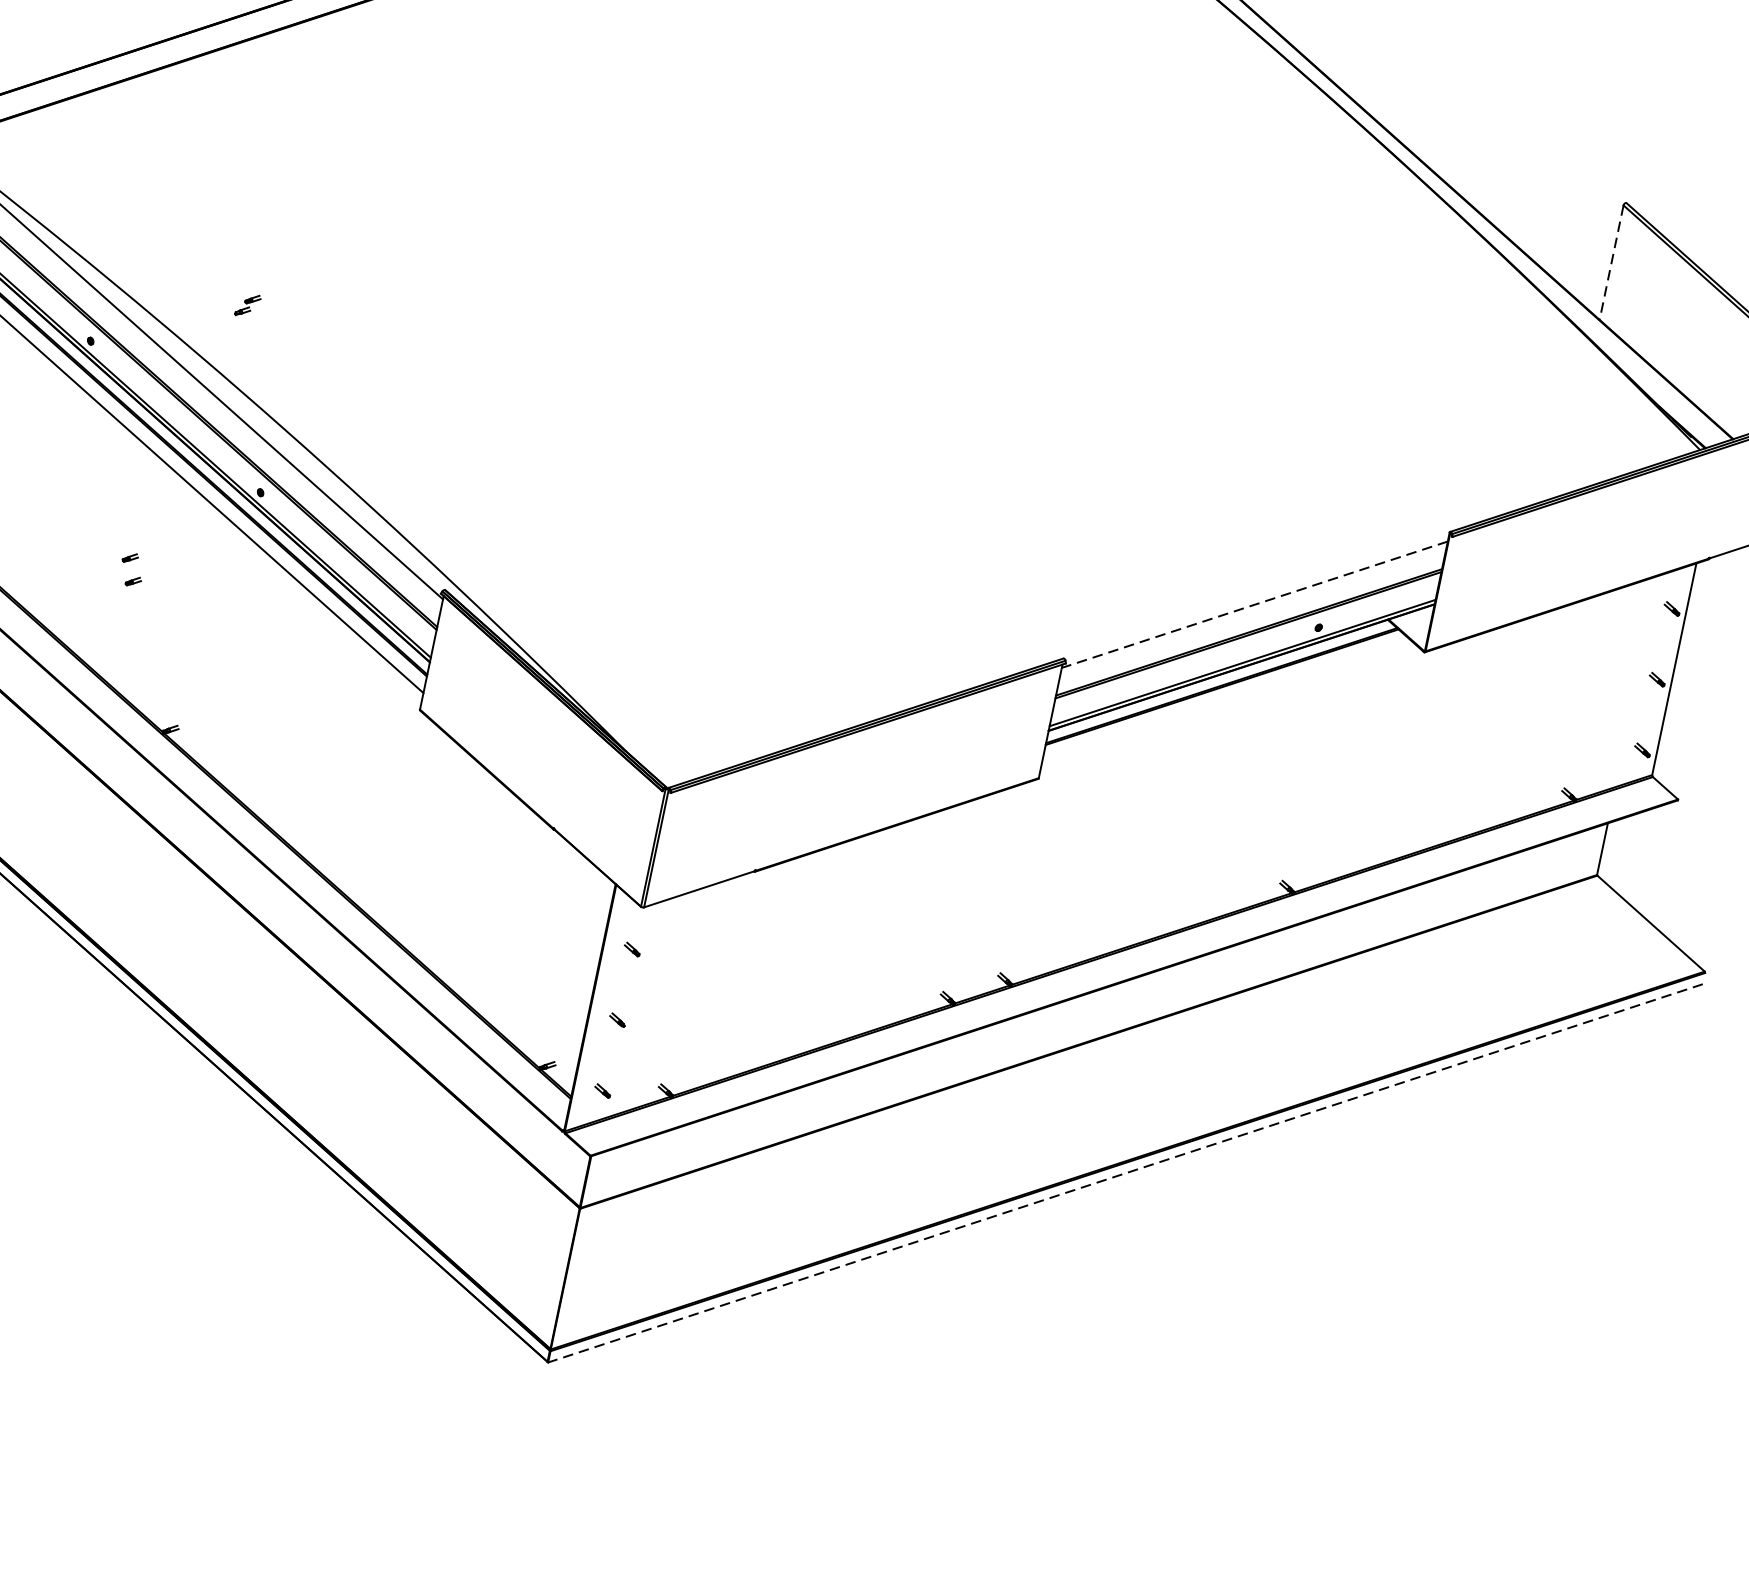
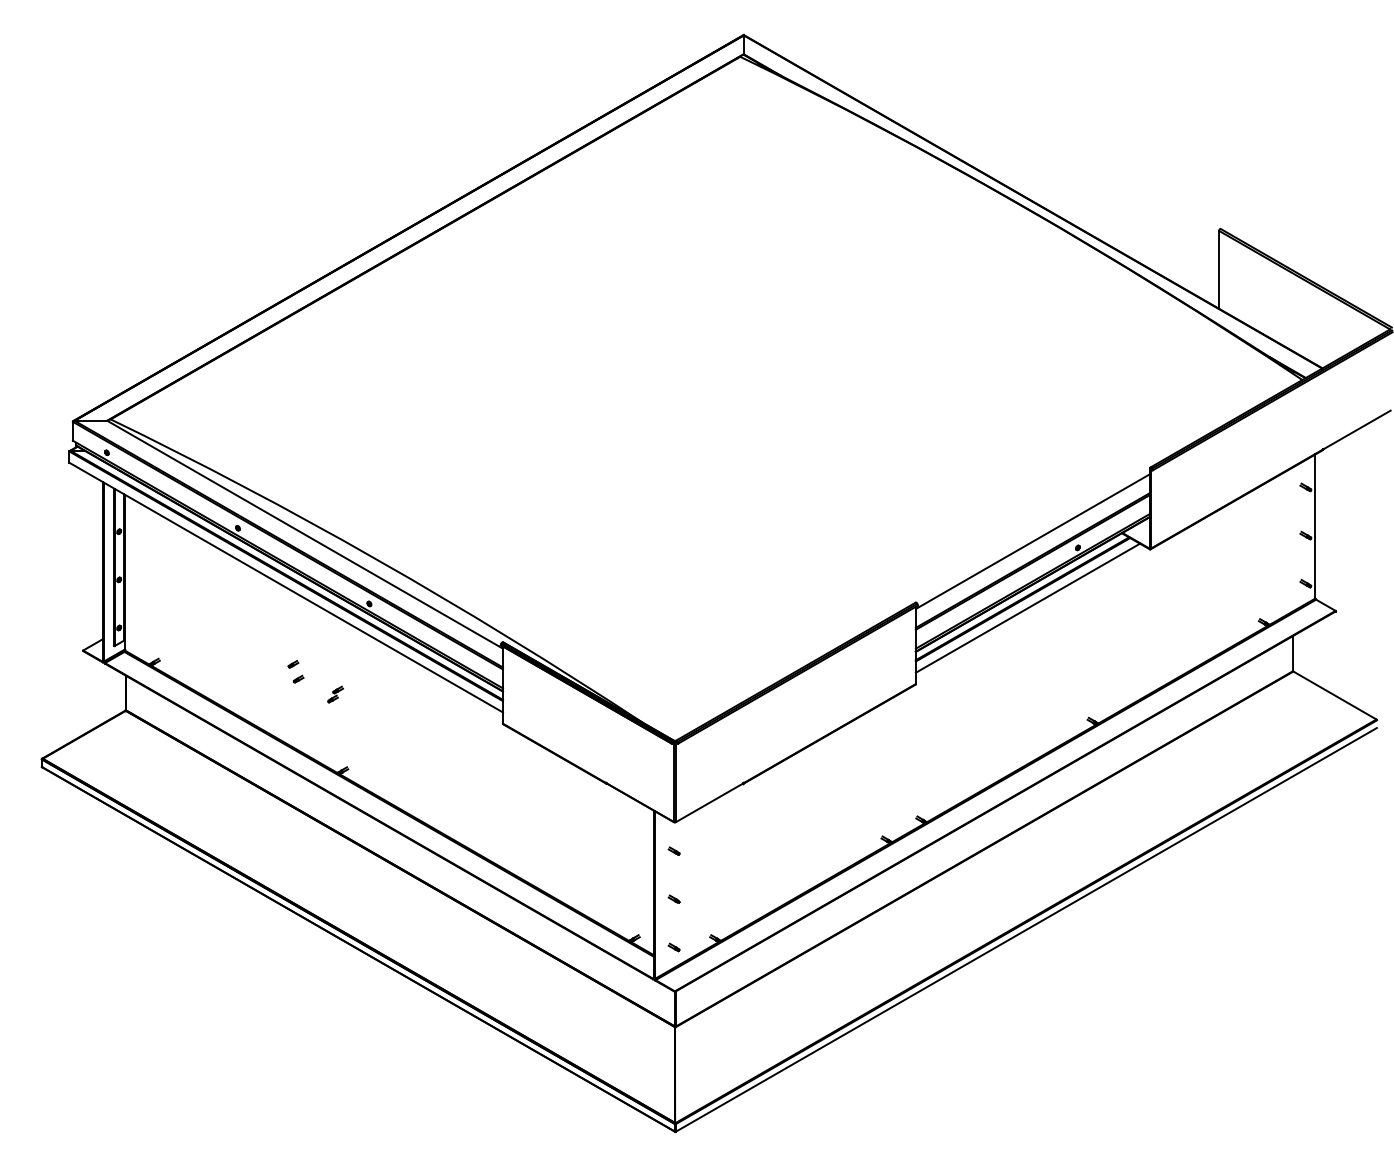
line: (1612, 262) -> (1219, 269), dashed -> solid
part: (247, 305) -> (335, 694), moved
line: (1253, 604) -> (1032, 541), dashed -> solid
line: (1226, 699) -> (1027, 607), added
line: (1126, 1172) -> (1026, 929), dashed -> solid

